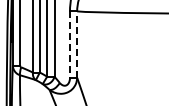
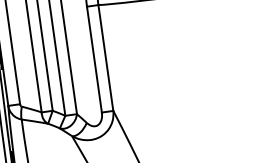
line: (77, 44) -> (106, 57), dashed -> solid
line: (69, 45) -> (93, 61), dashed -> solid

